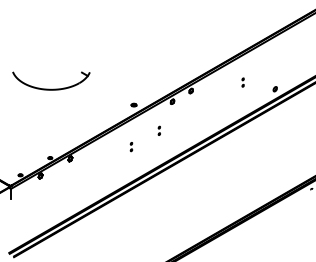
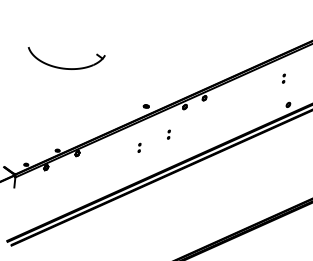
part: (242, 82) -> (283, 78), moved
part: (51, 88) -> (65, 67), moved

